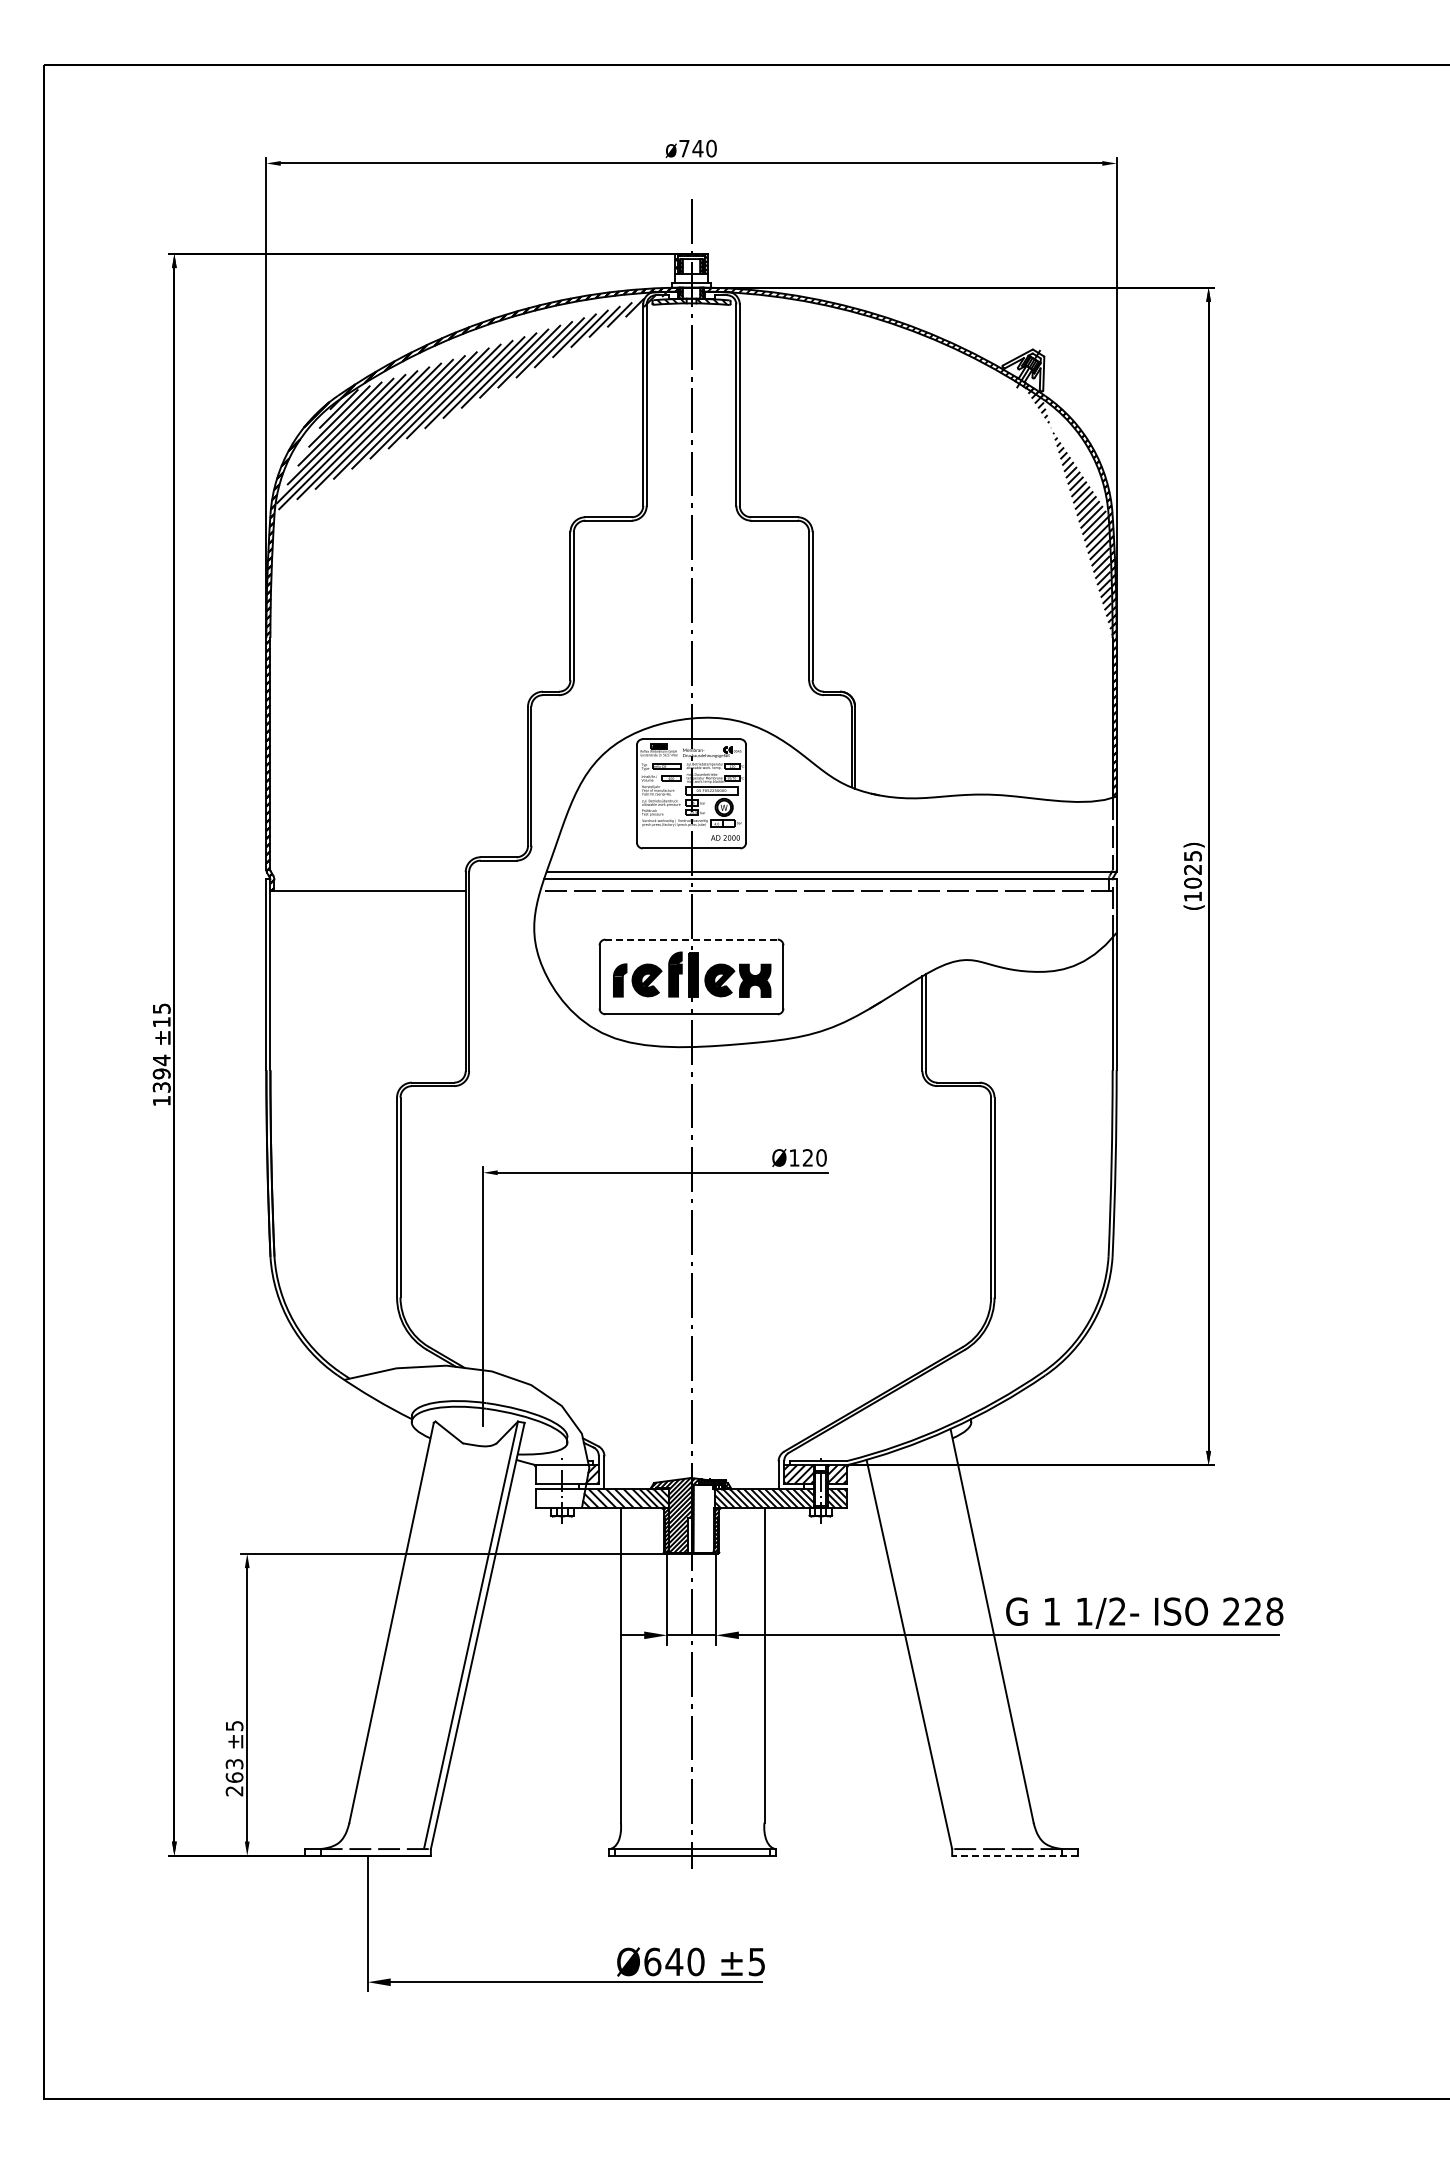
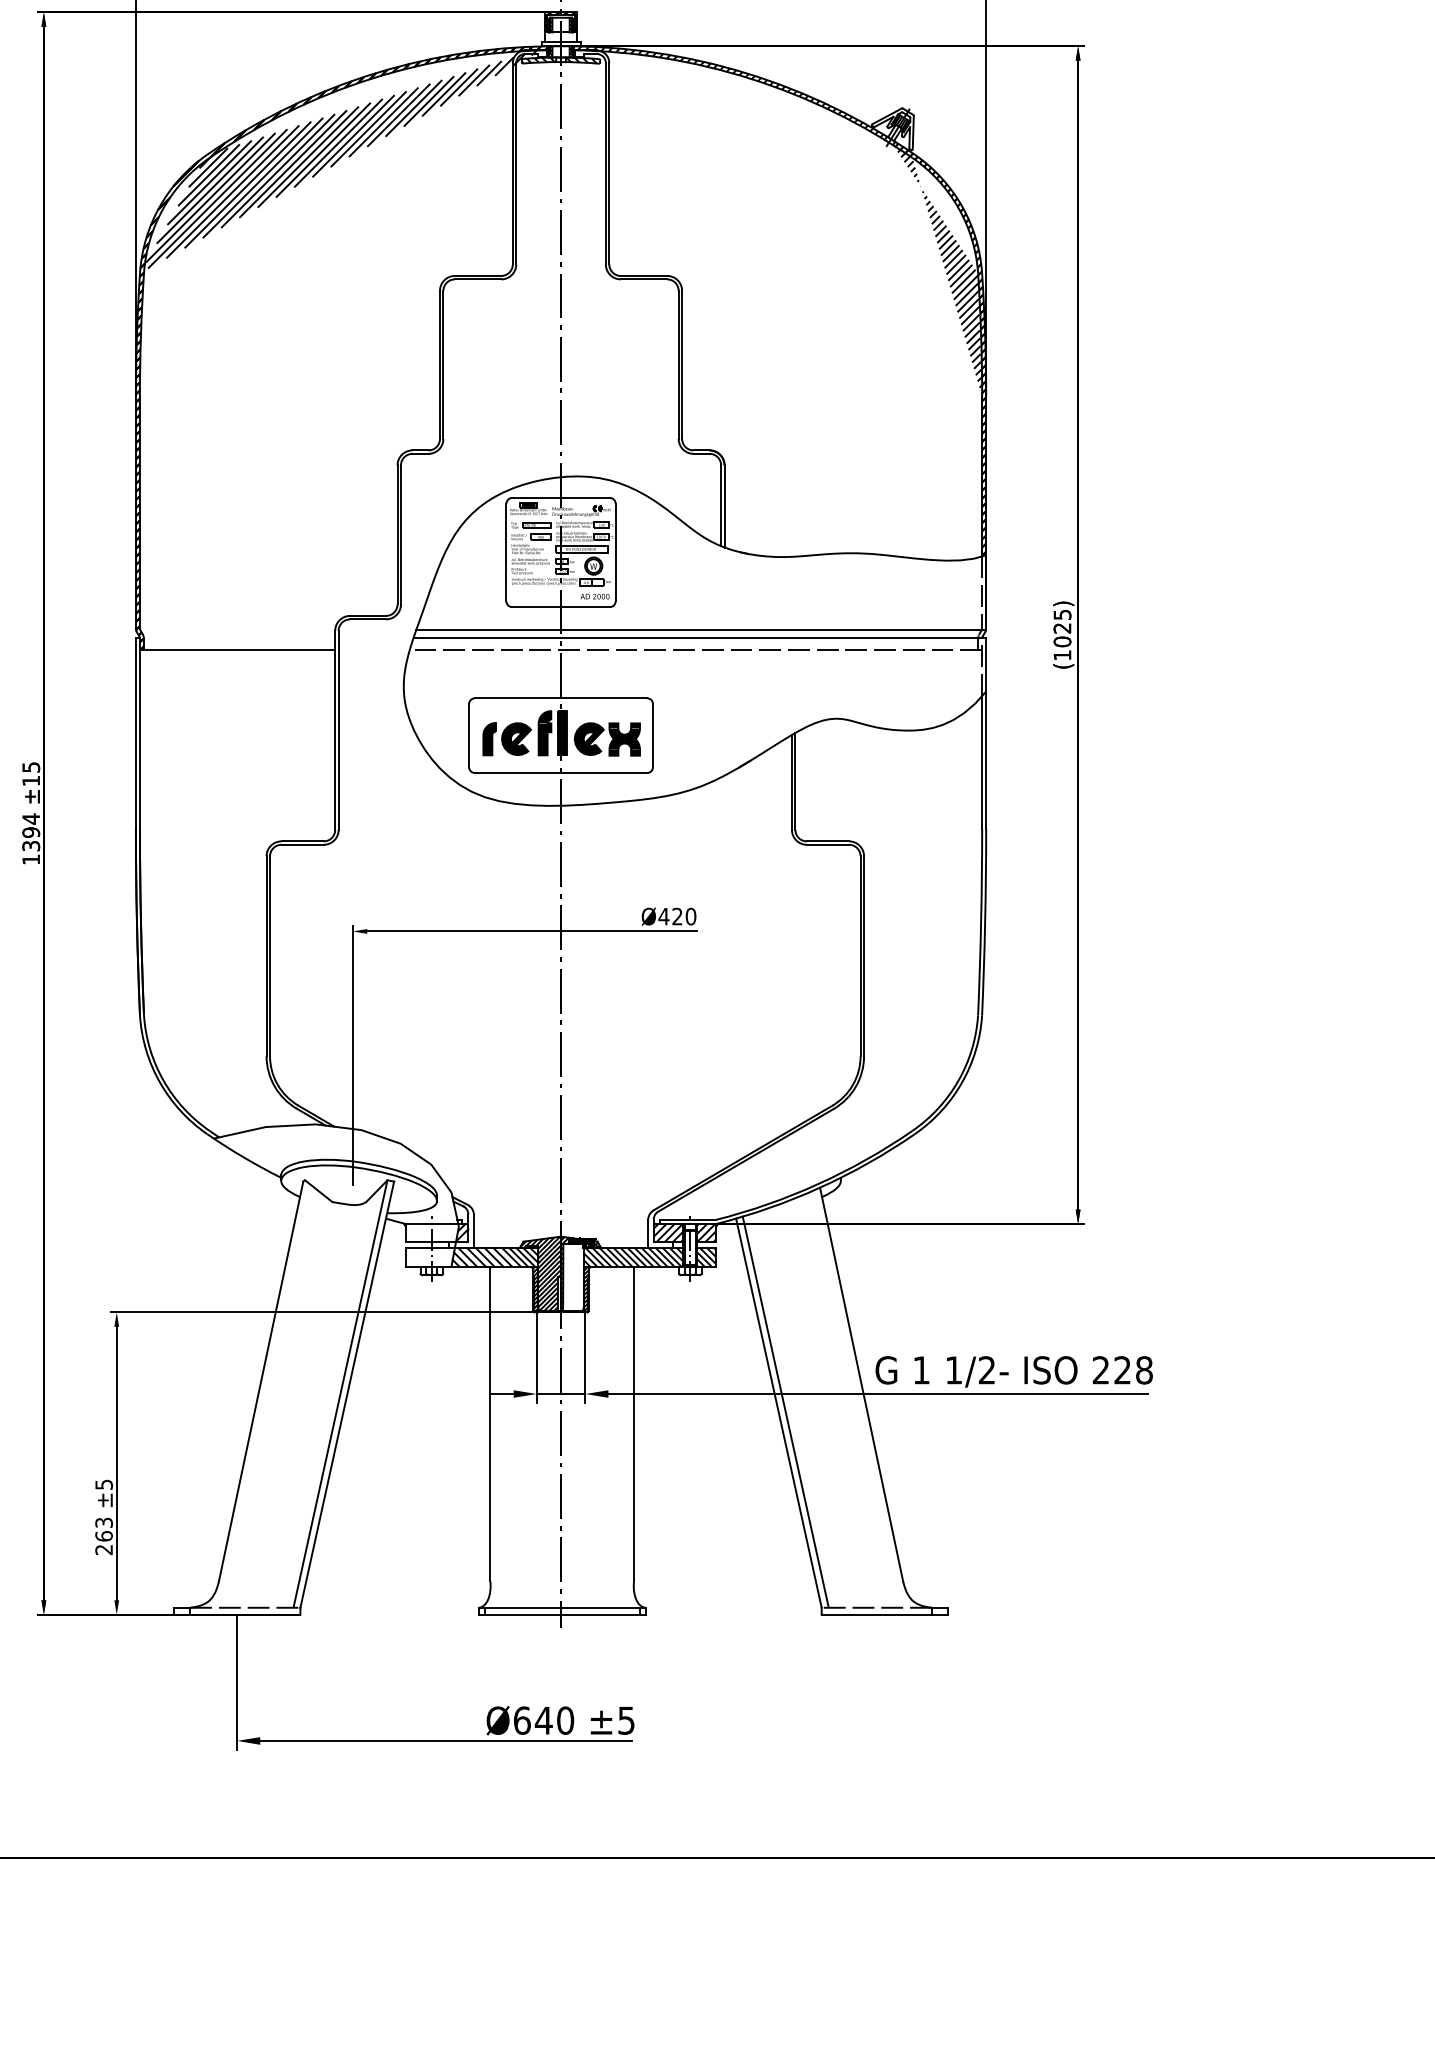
line: (692, 939) -> (562, 698), dashed -> solid
text: (794, 1157) -> (664, 916), Ø120 -> Ø420
line: (916, 1652) -> (786, 1411), added
line: (1014, 1855) -> (884, 1614), dashed -> solid

